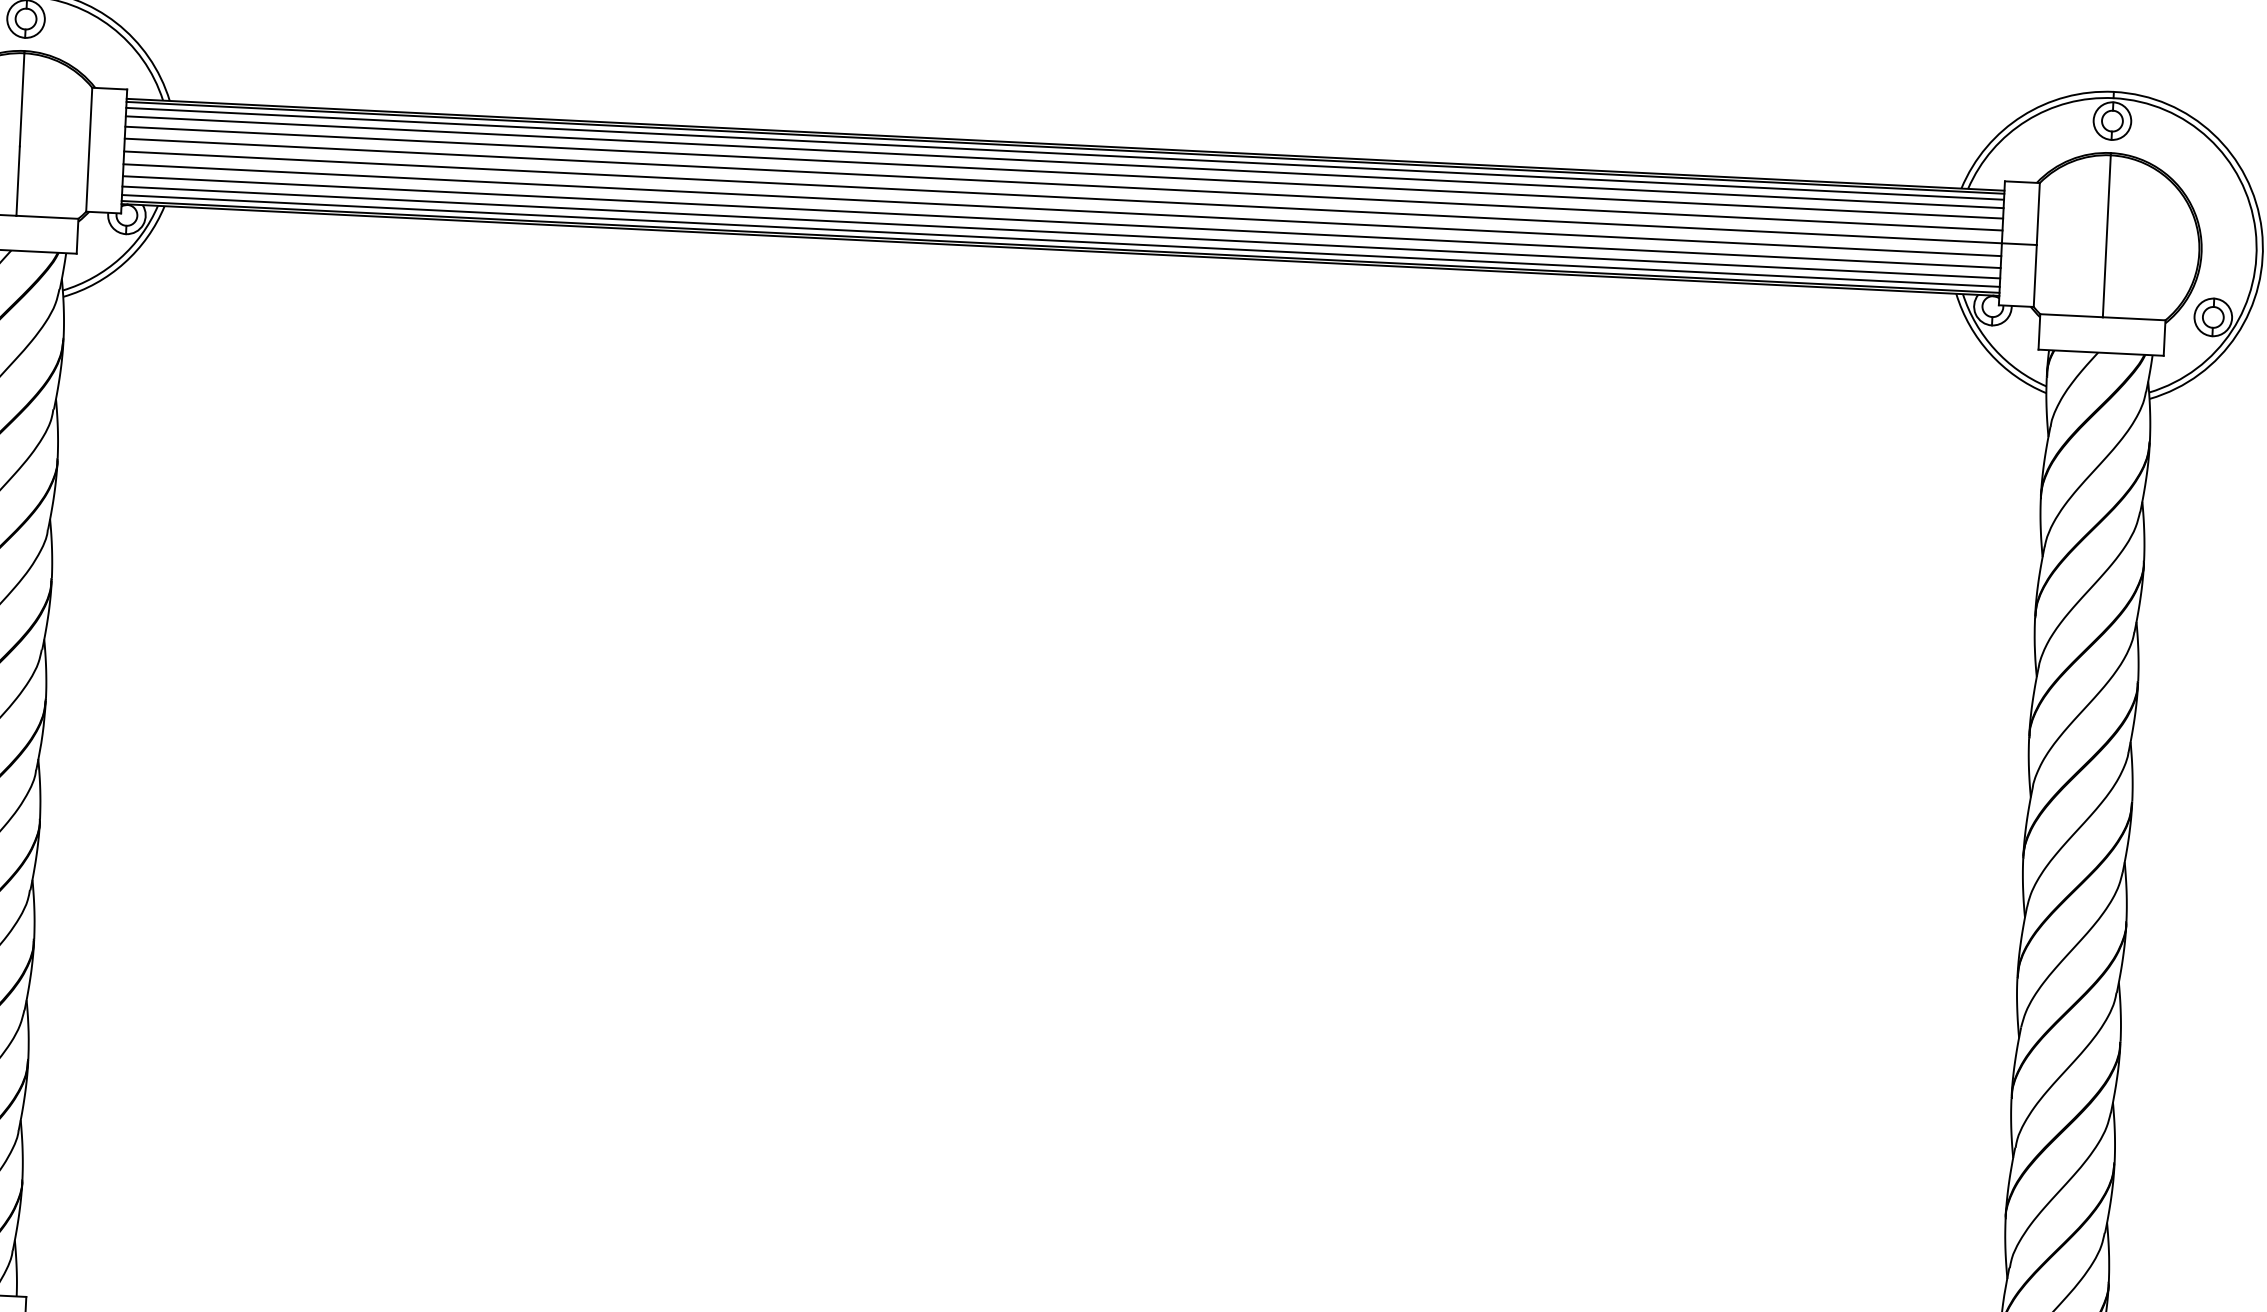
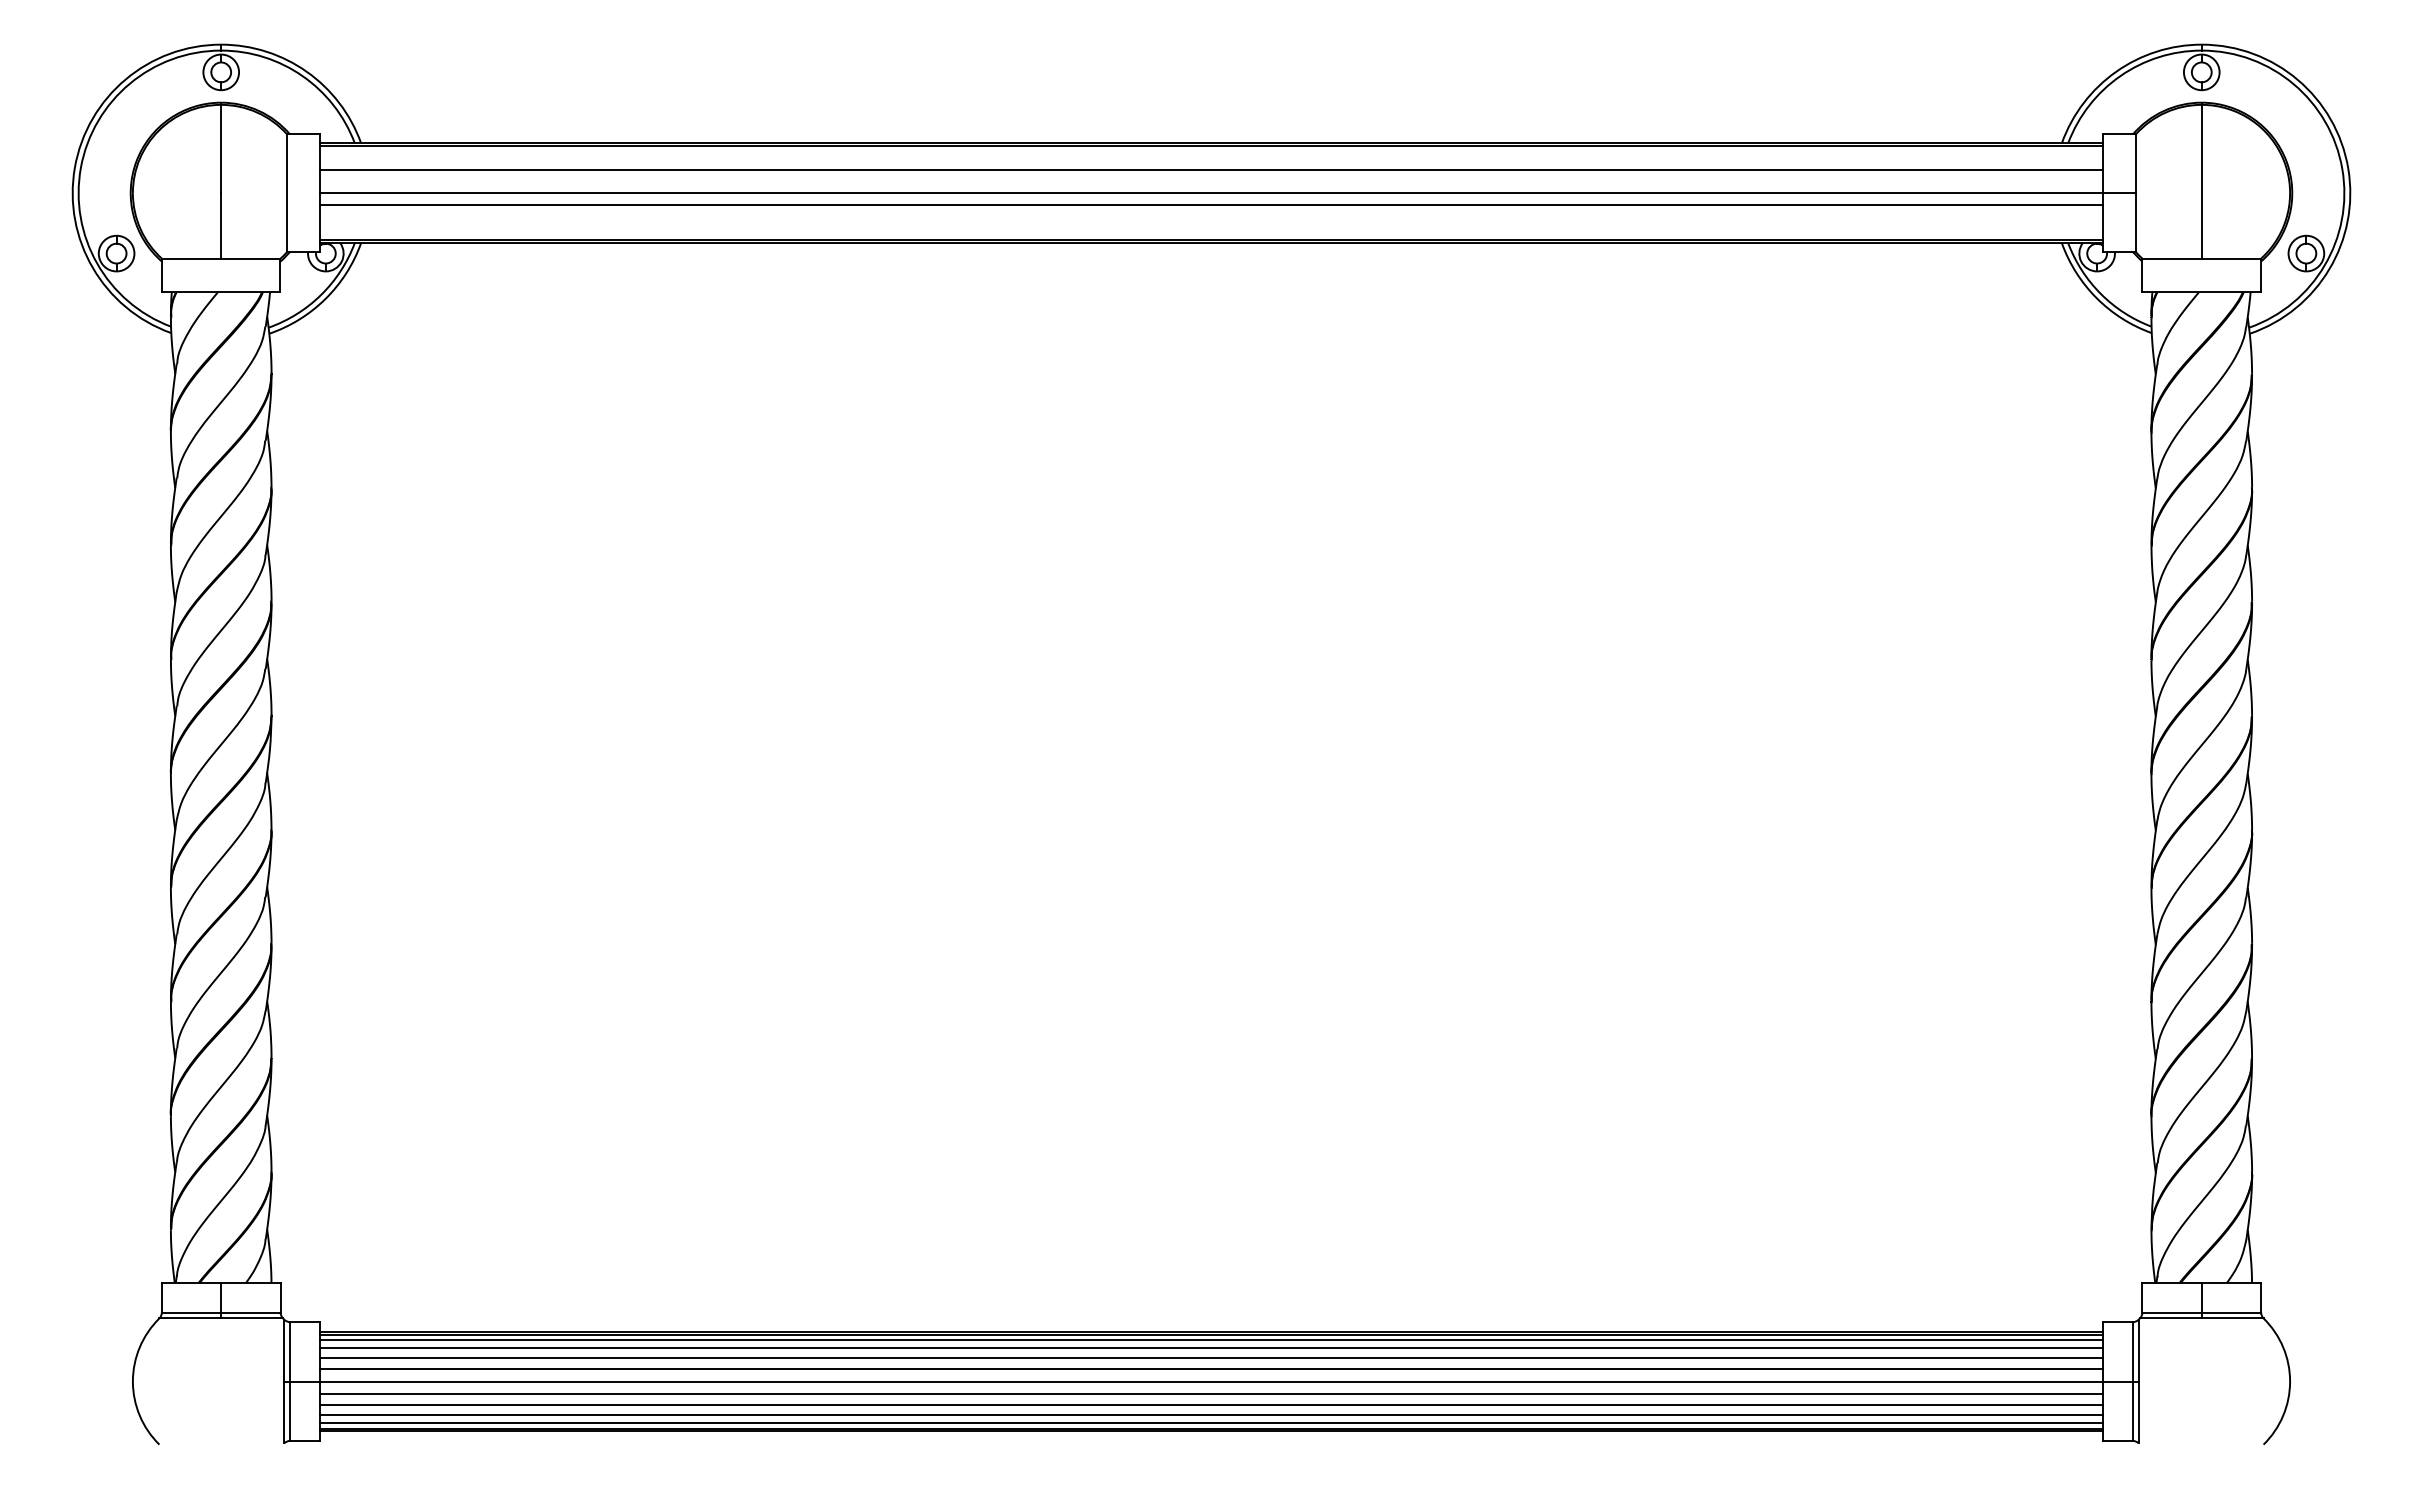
line: (1065, 153) -> (1211, 151), removed
line: (1064, 161) -> (1211, 159), removed
line: (1063, 185) -> (1211, 181), removed
line: (1061, 221) -> (1211, 216), removed
line: (1061, 232) -> (1211, 226), removed
line: (1060, 240) -> (1211, 234), removed

